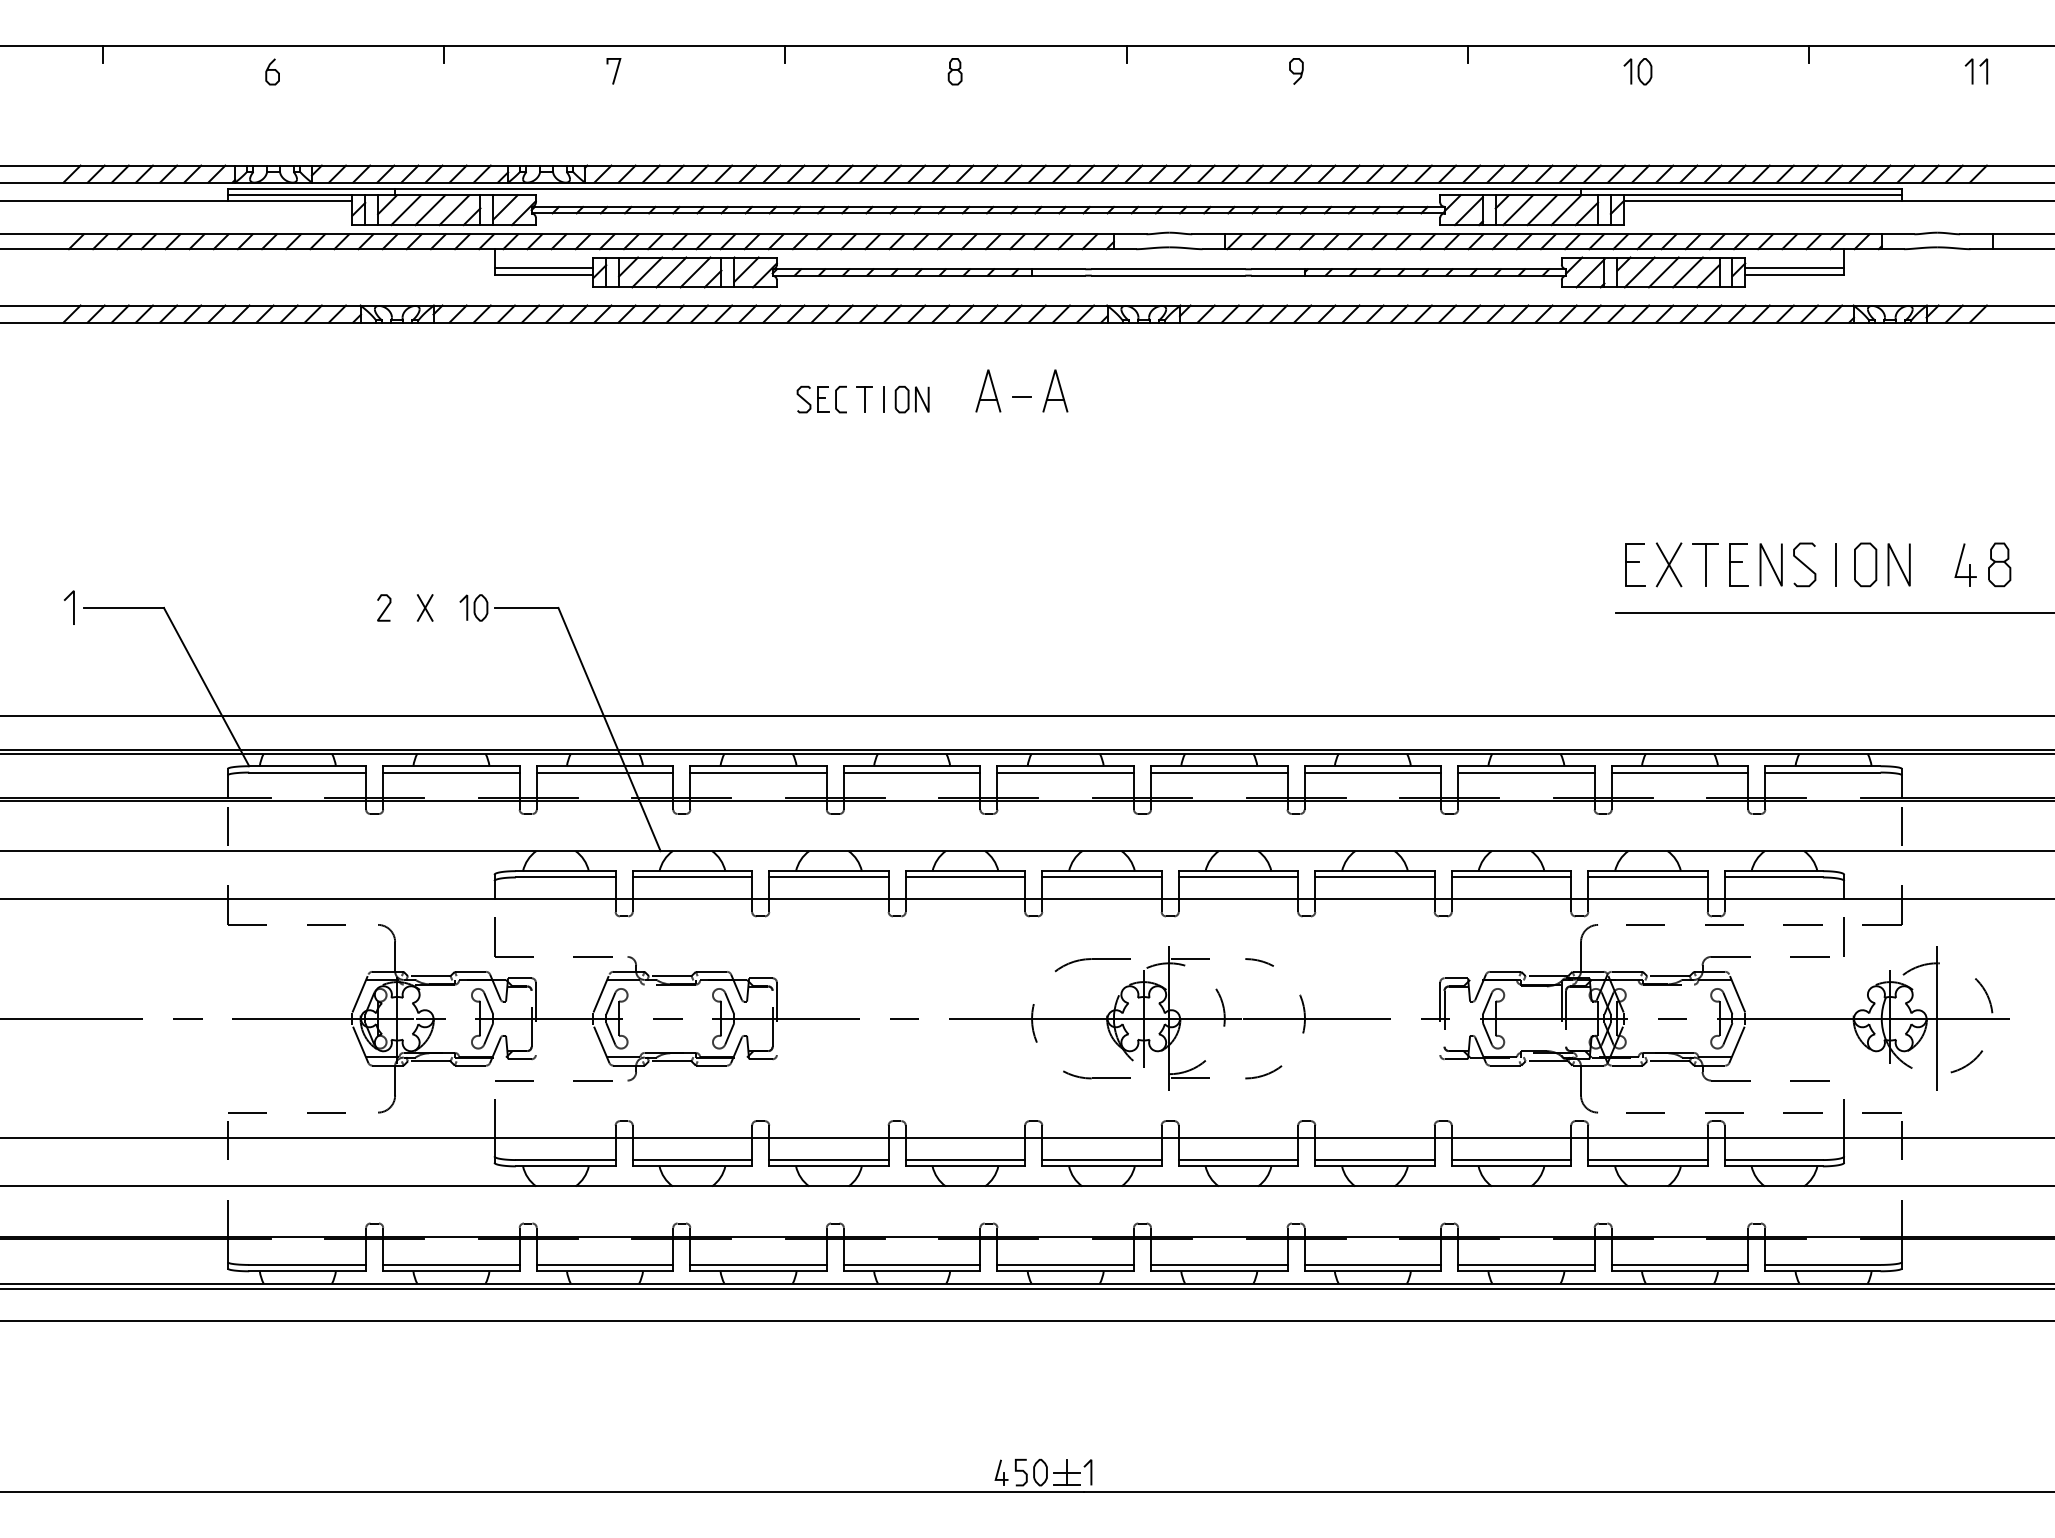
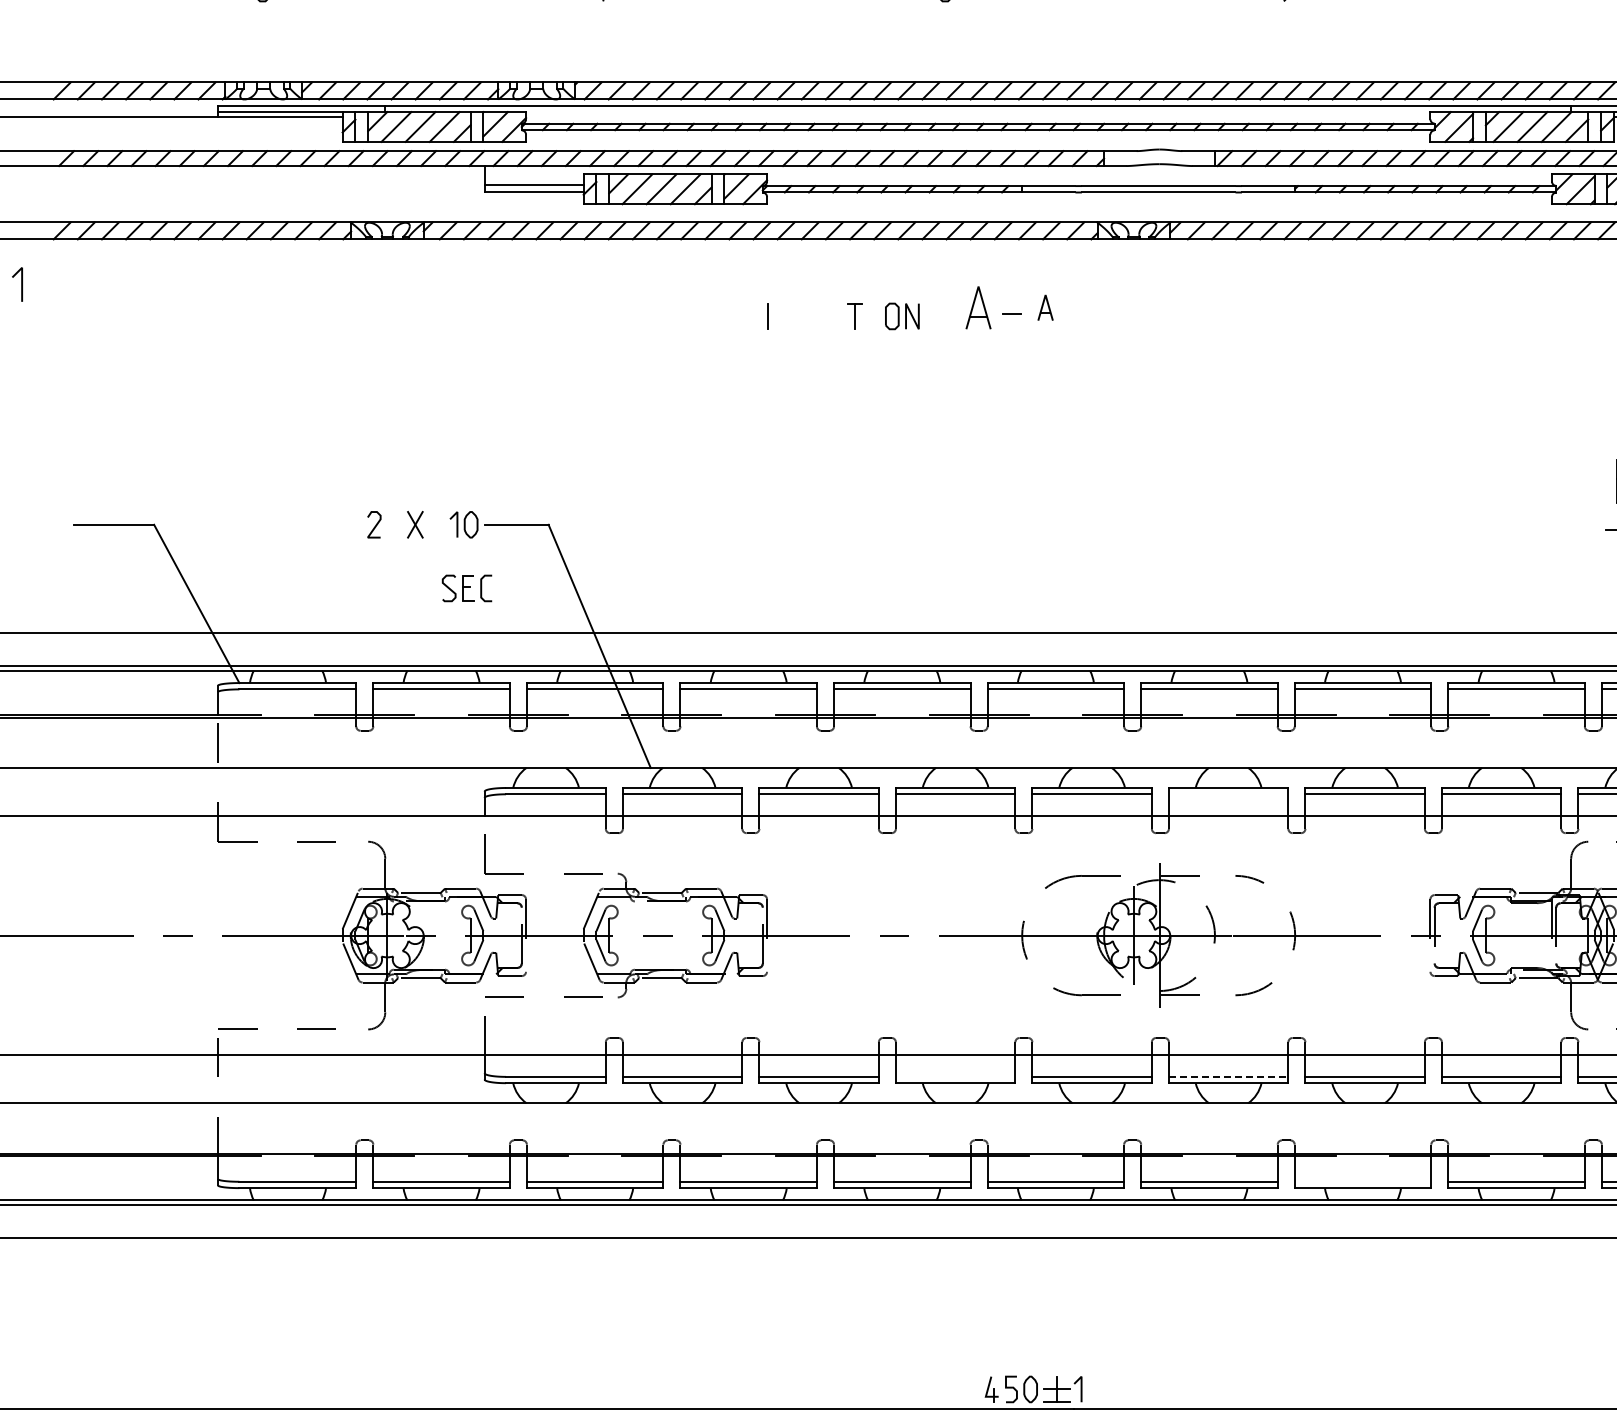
part: (1055, 390) -> (1045, 307), size x0.6
part: (821, 399) -> (466, 588), moved
line: (883, 399) -> (767, 316), moved
line: (73, 607) -> (21, 284), moved
line: (1238, 877) -> (1228, 794), removed
line: (965, 1160) -> (955, 1077), removed
line: (1238, 1160) -> (1228, 1077), solid -> dashed
line: (1372, 1264) -> (1362, 1181), removed

